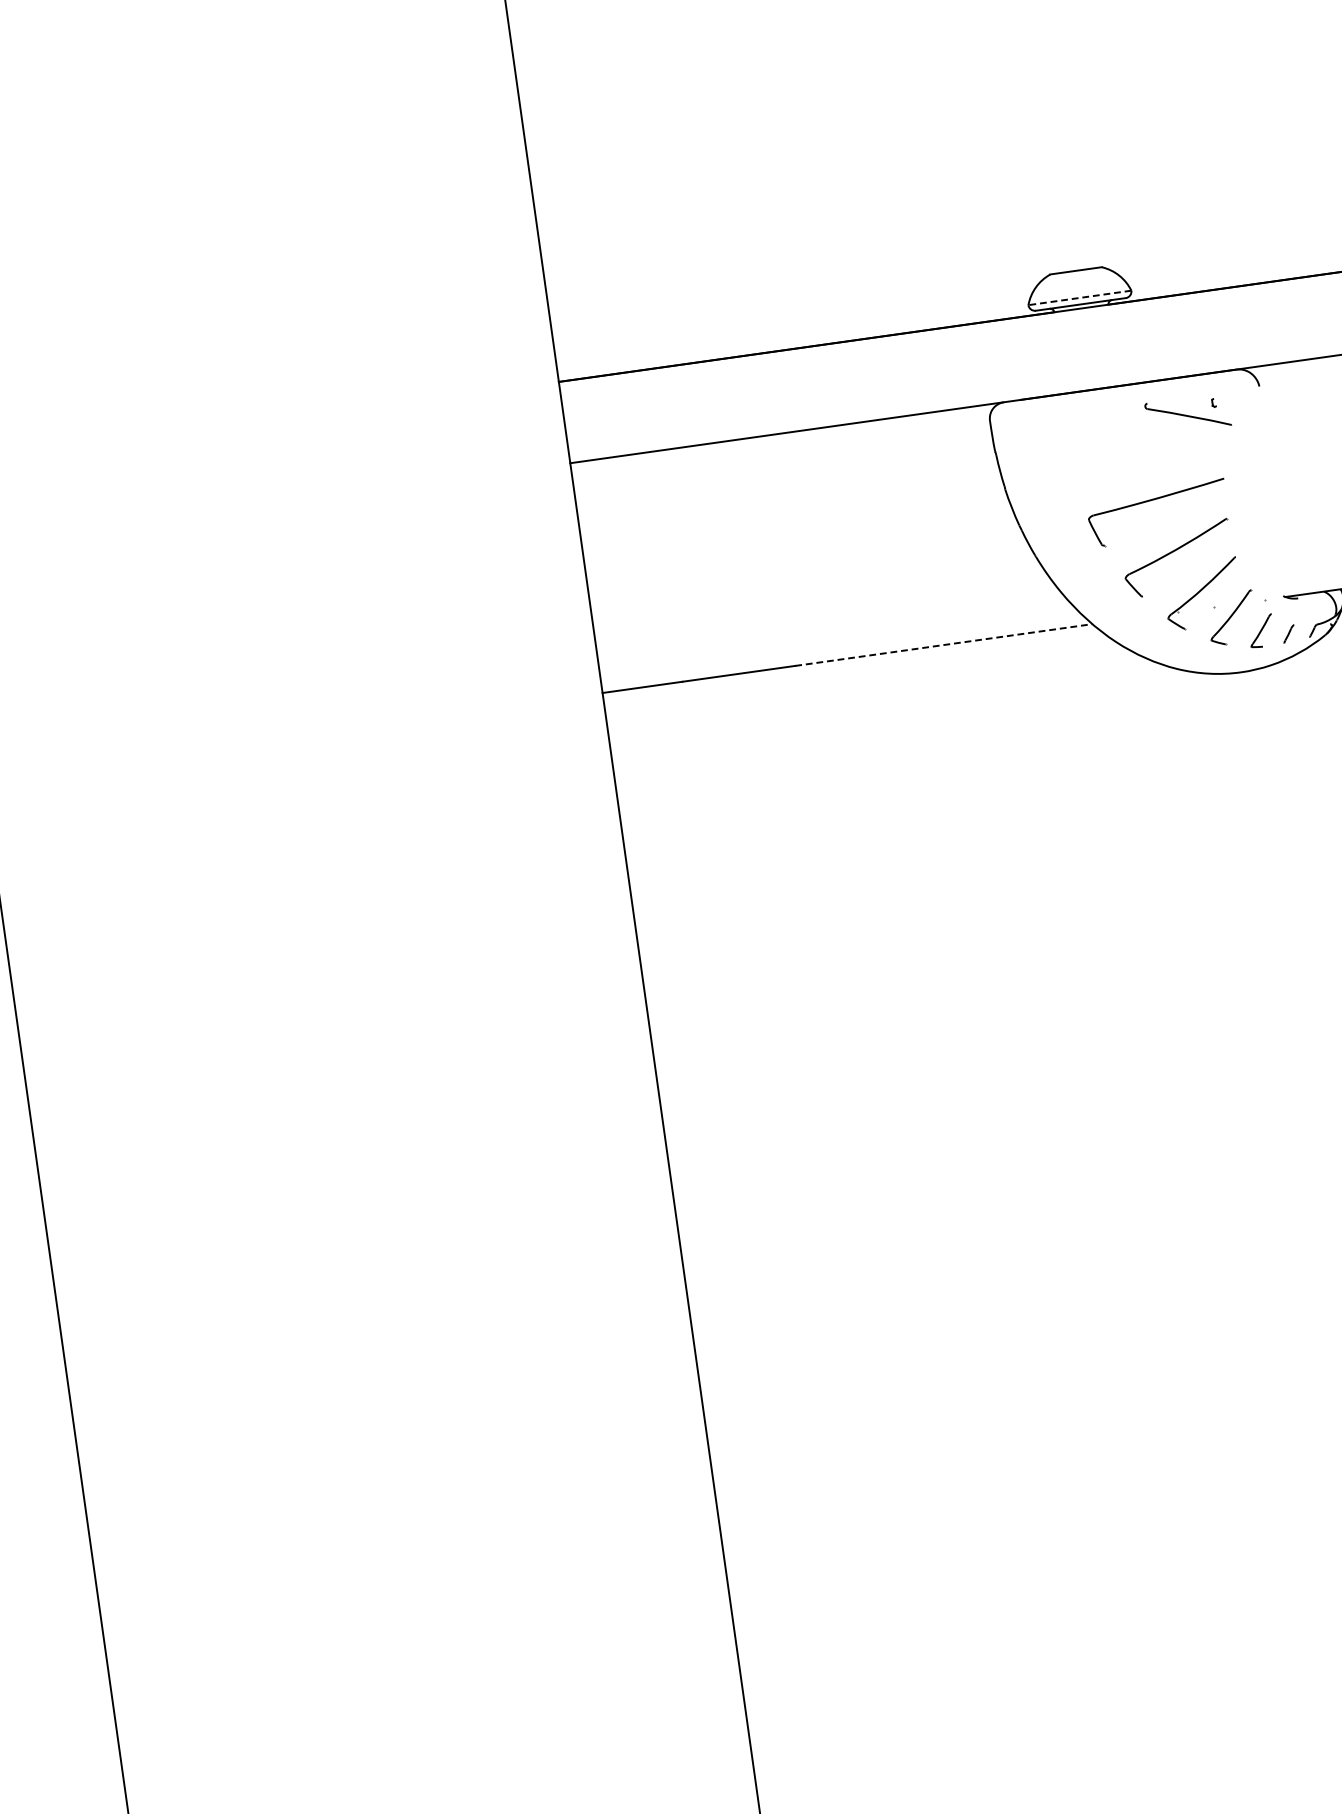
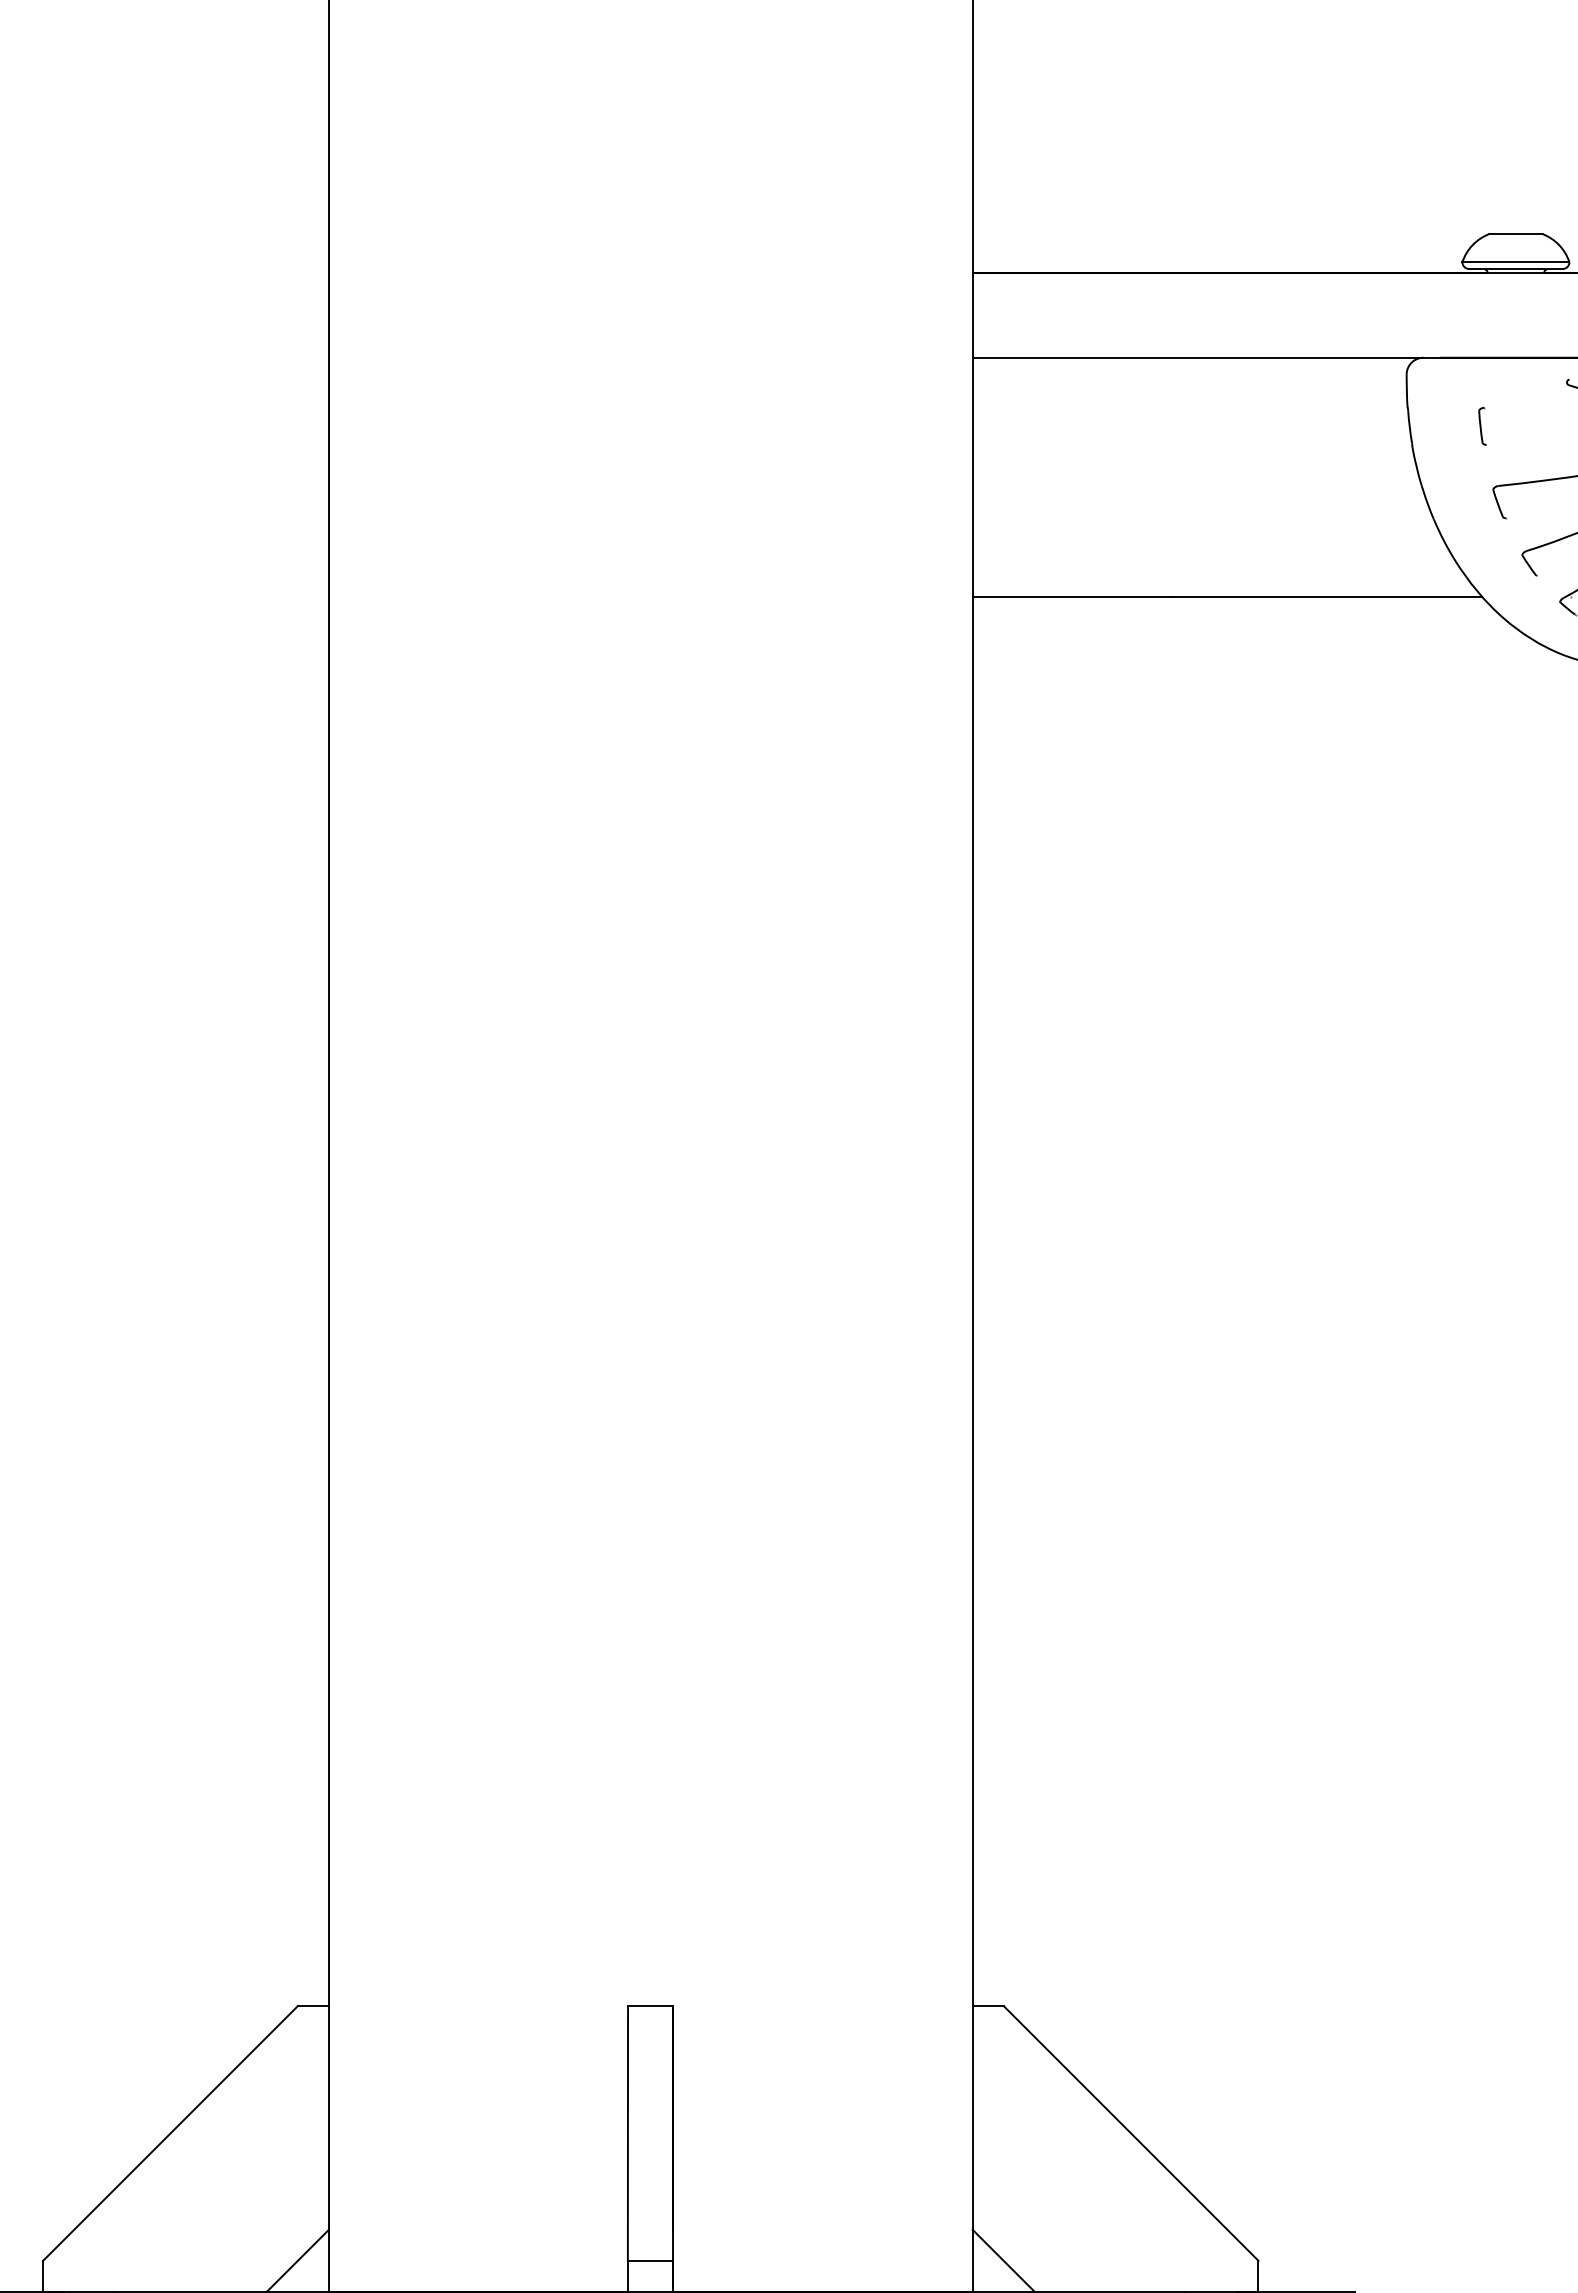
line: (1079, 298) -> (1515, 262), dashed -> solid
part: (1069, 460) -> (1482, 426), added
line: (943, 644) -> (1327, 596), dashed -> solid

